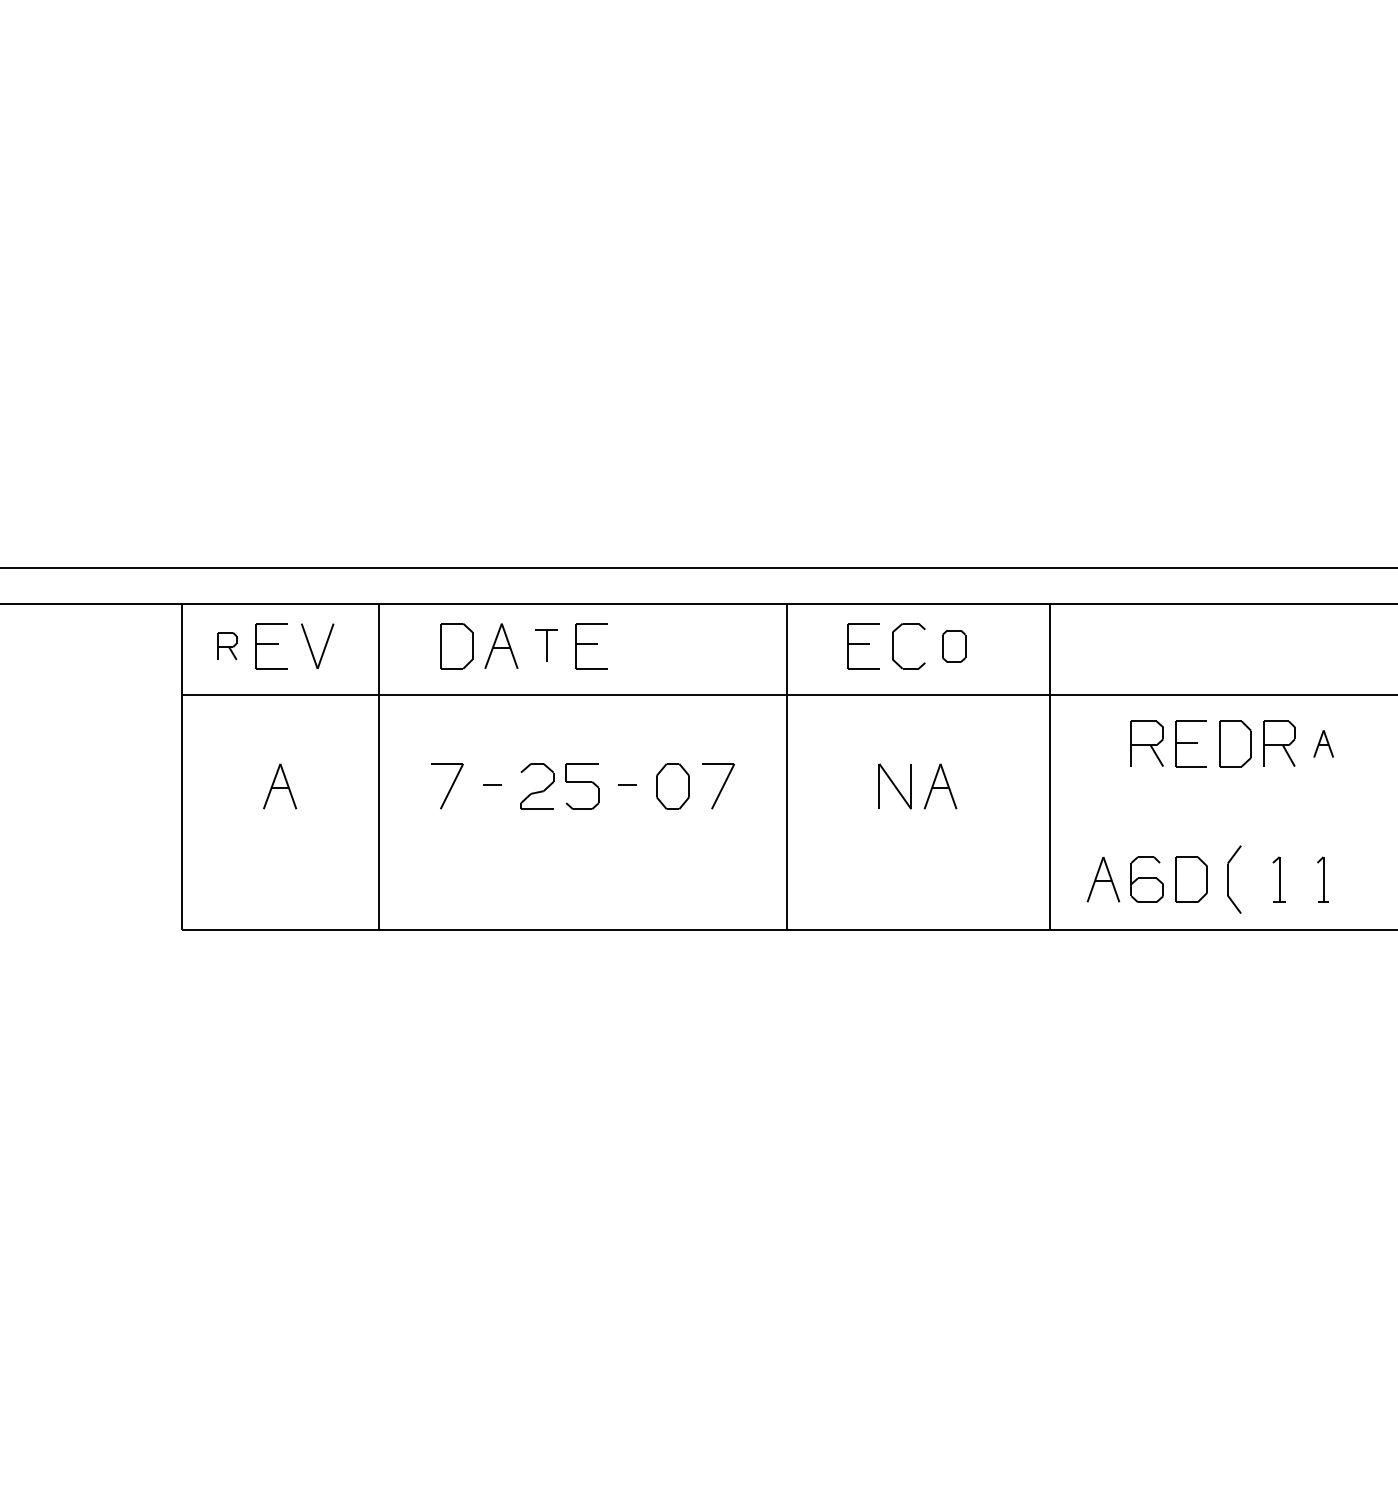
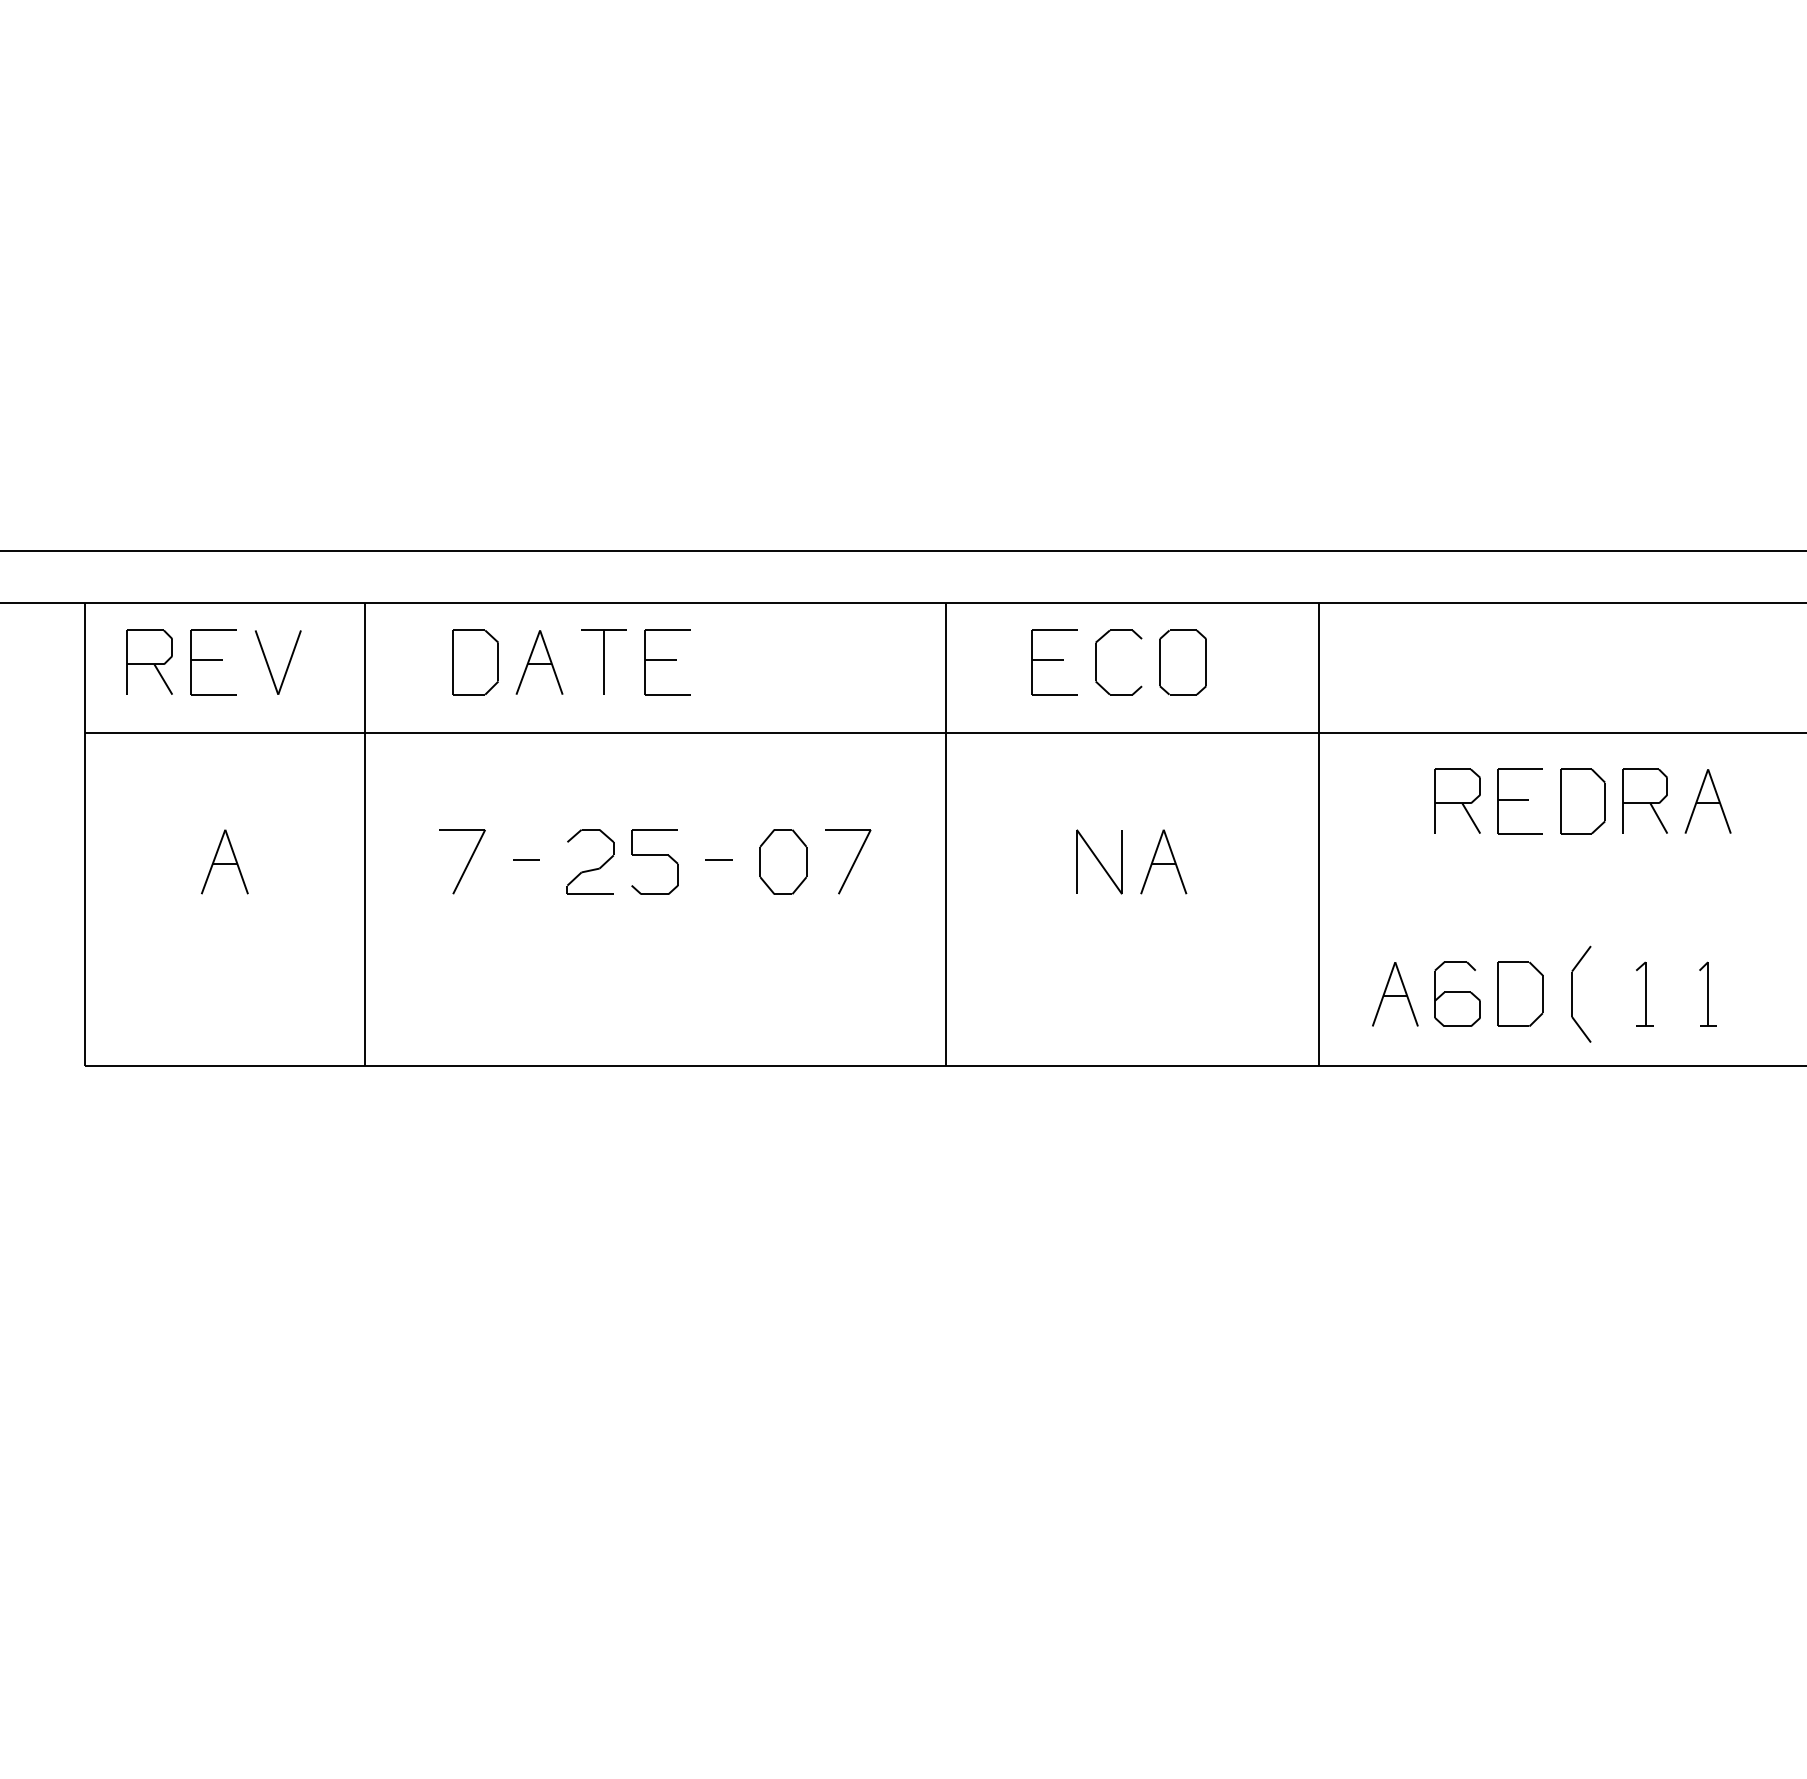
part: (546, 645) -> (603, 661), size x1.43
part: (226, 646) -> (148, 662), size x1.67
part: (953, 646) -> (1182, 662), size x1.43
part: (1323, 743) -> (1708, 800), size x1.67

